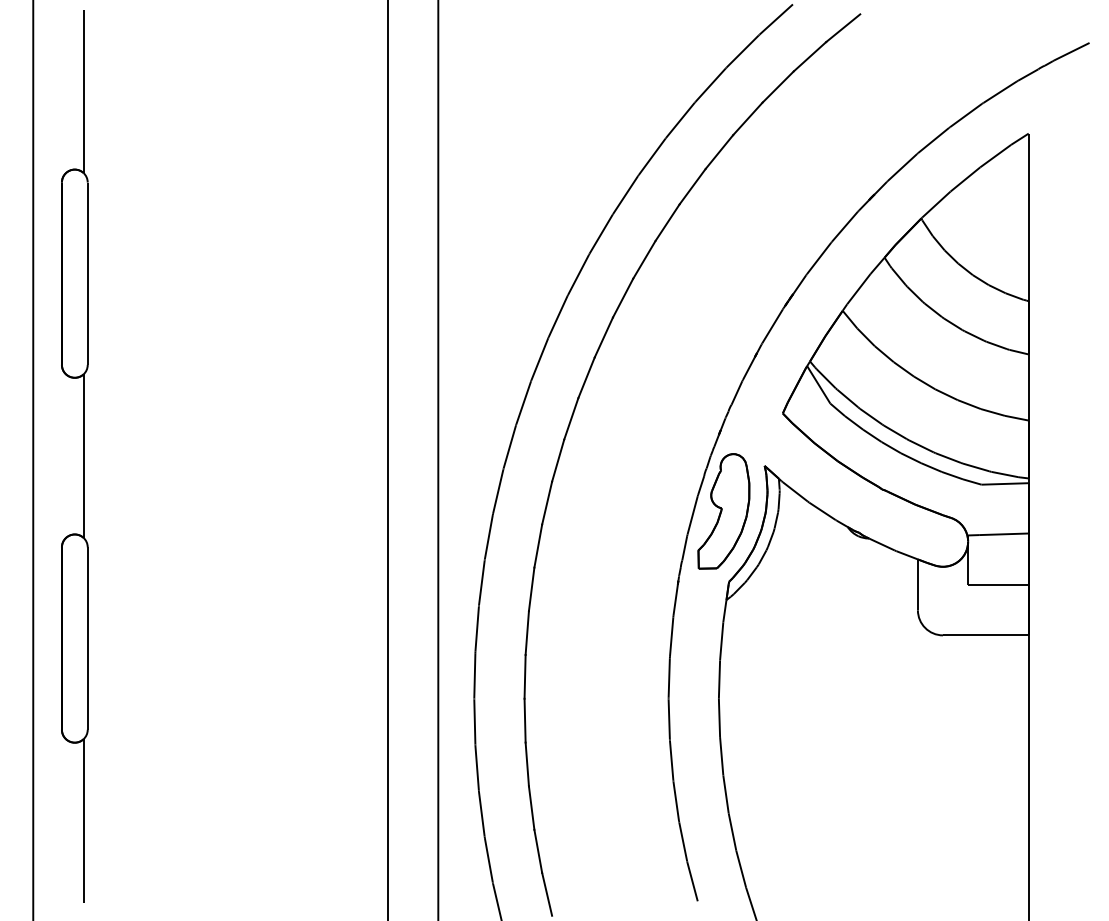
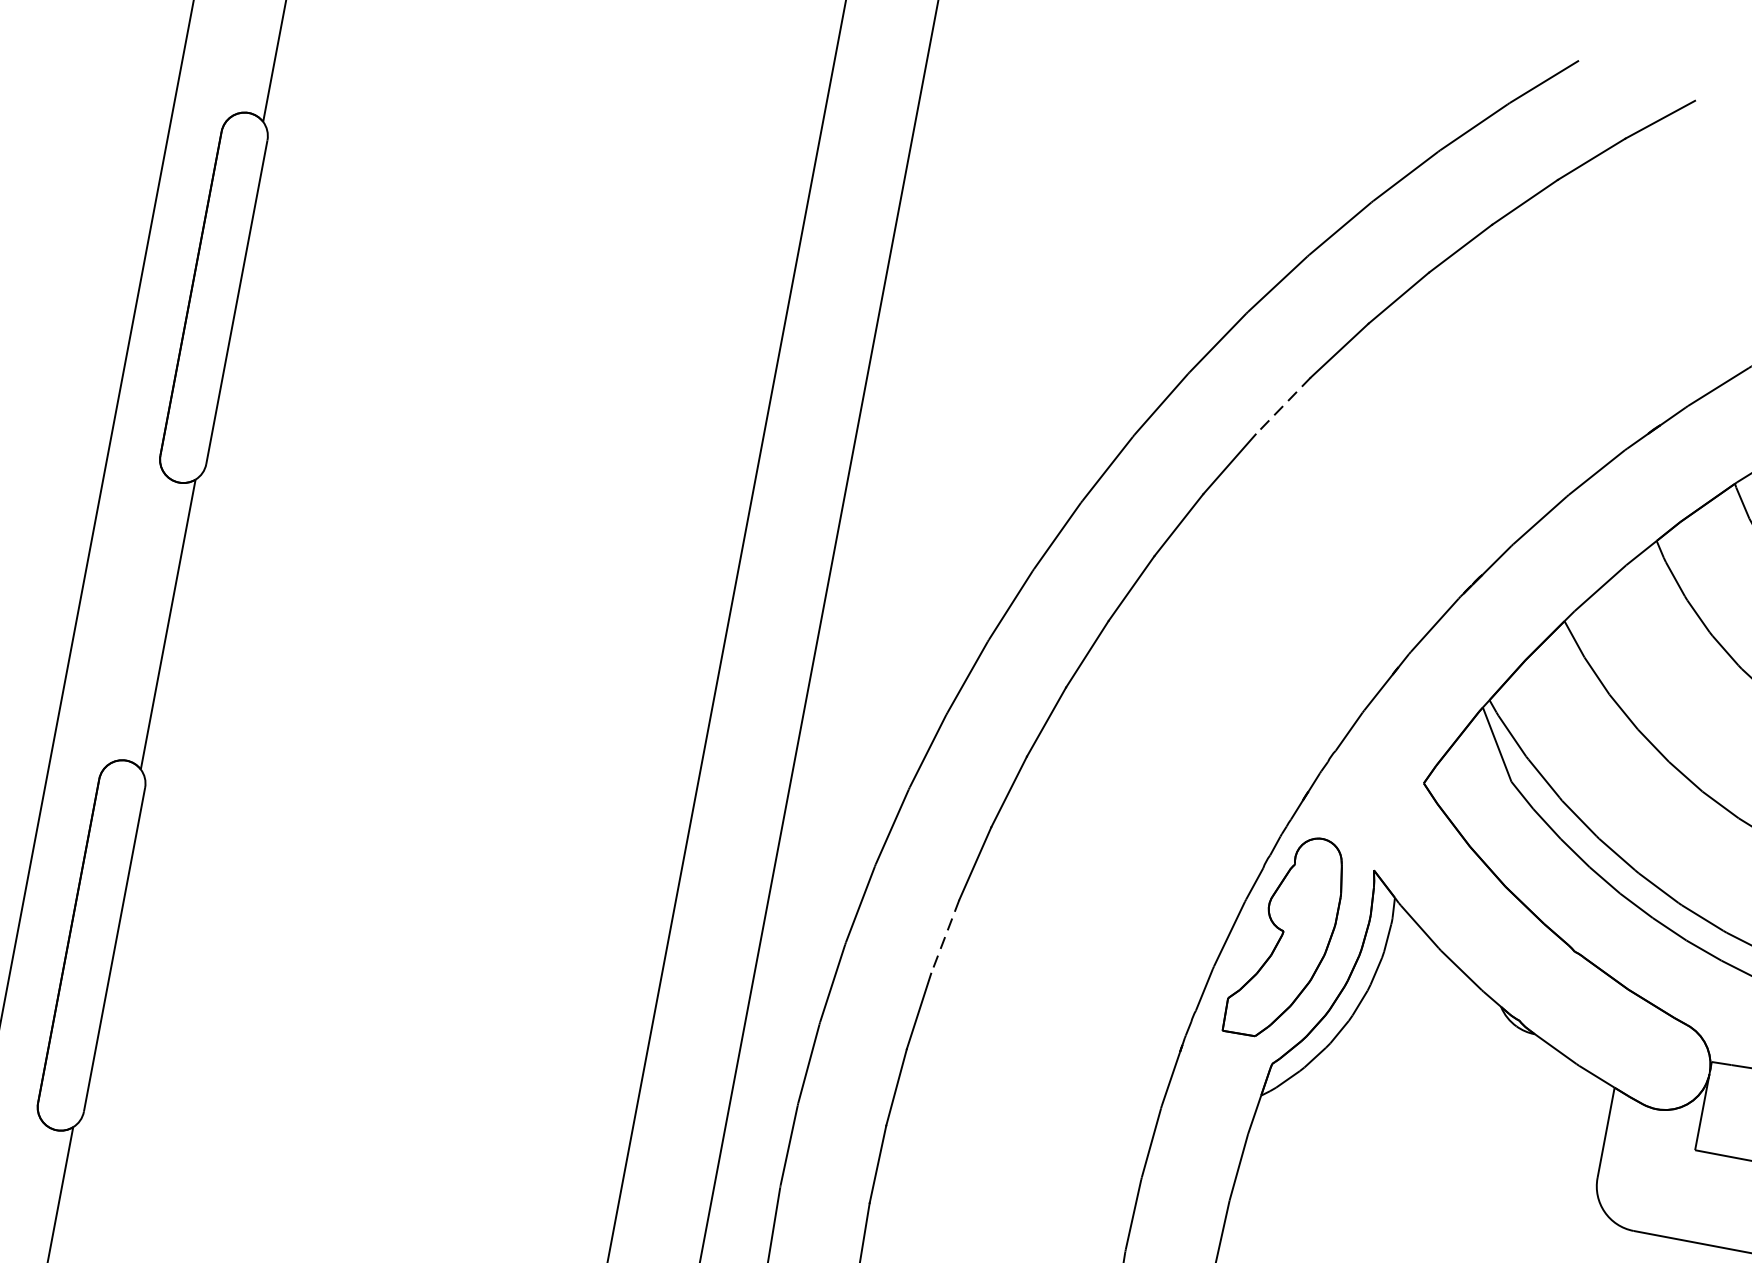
line: (667, 222) -> (1283, 405), solid -> dashed
line: (538, 546) -> (945, 937), solid -> dashed

